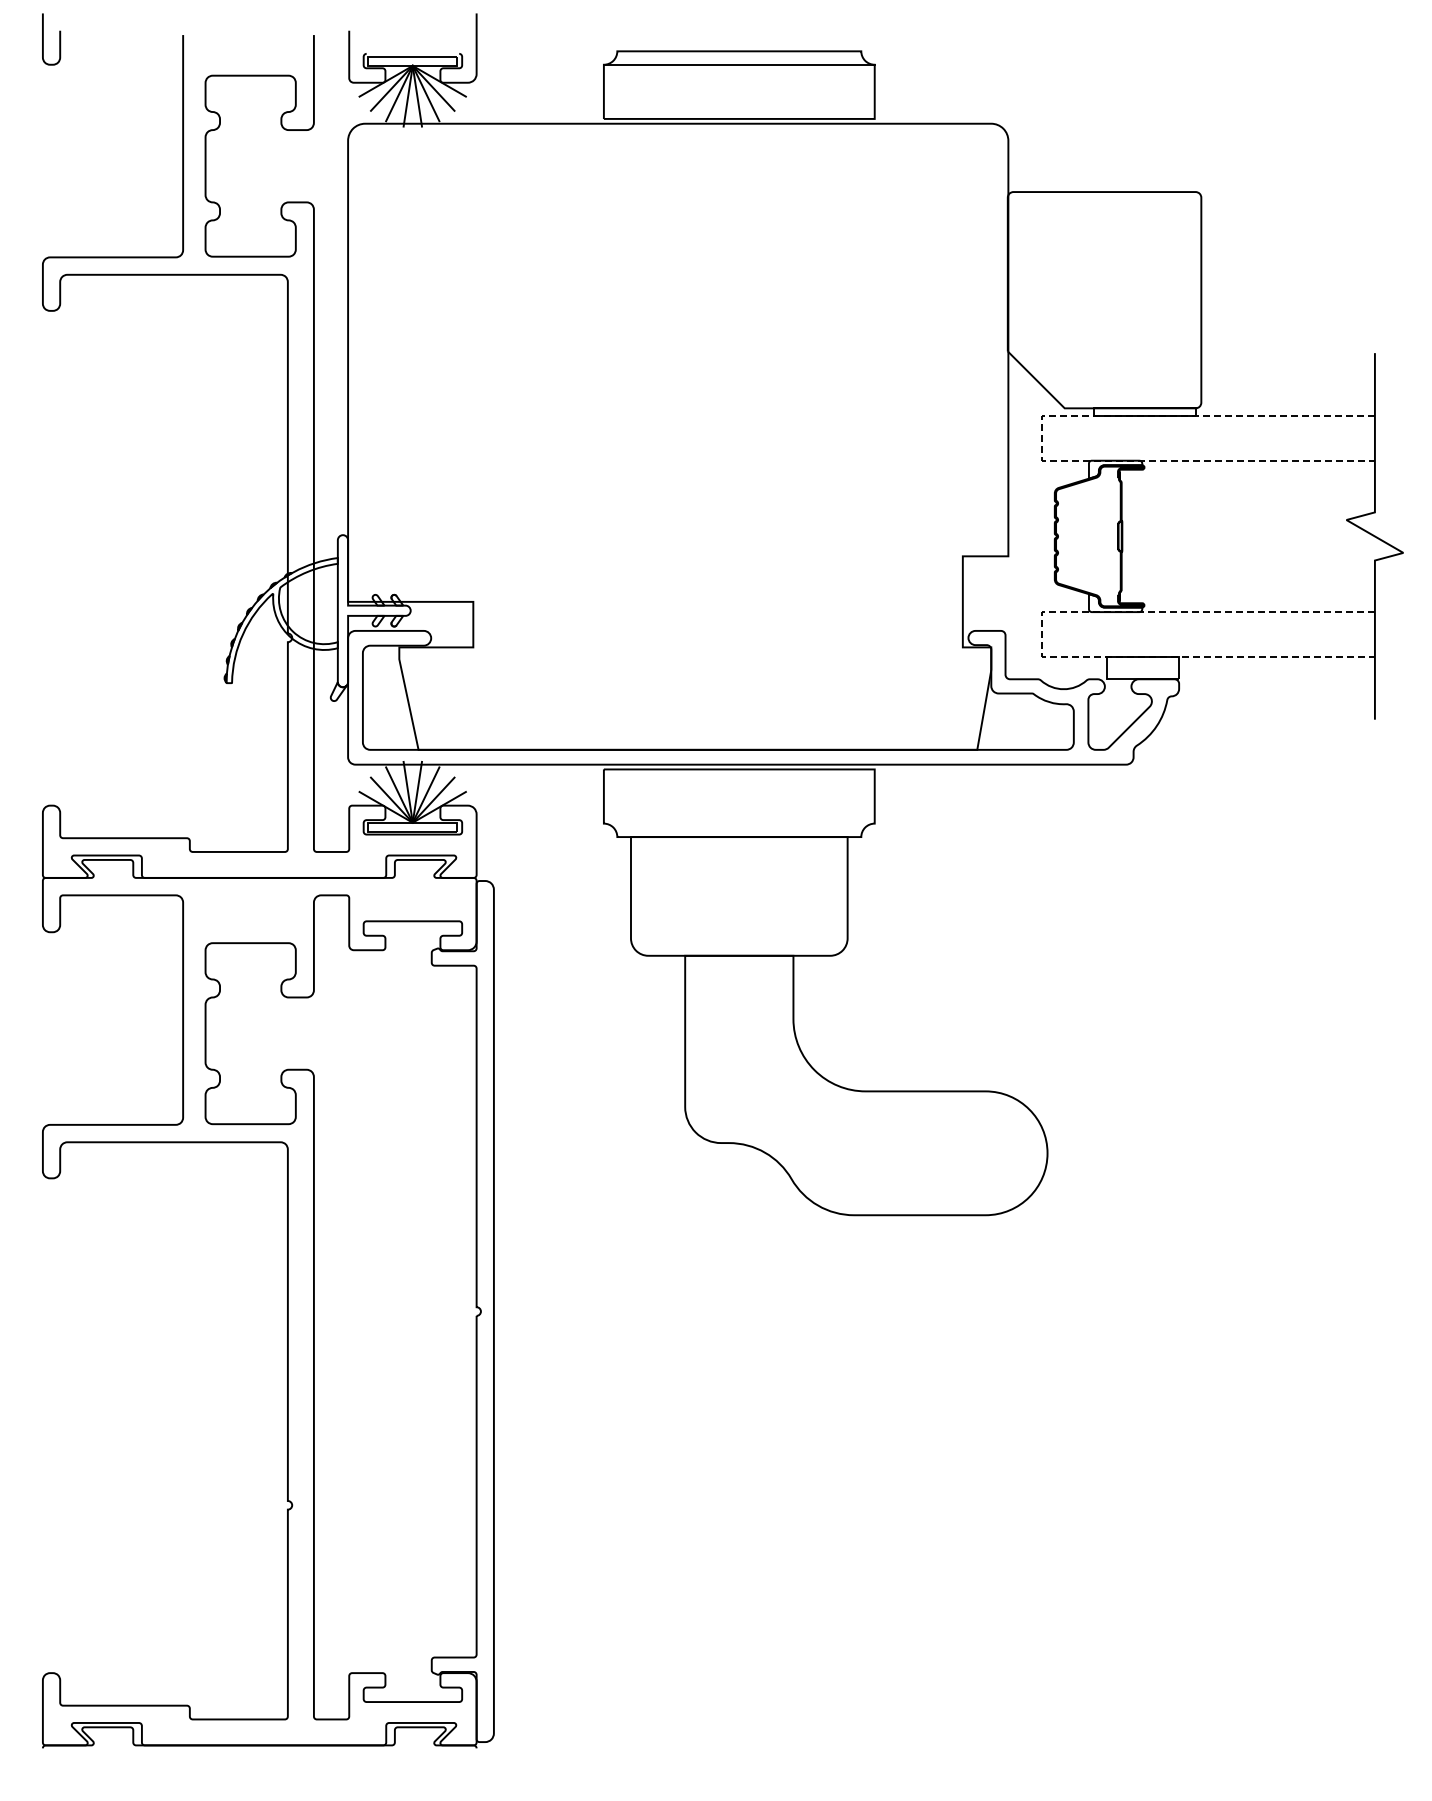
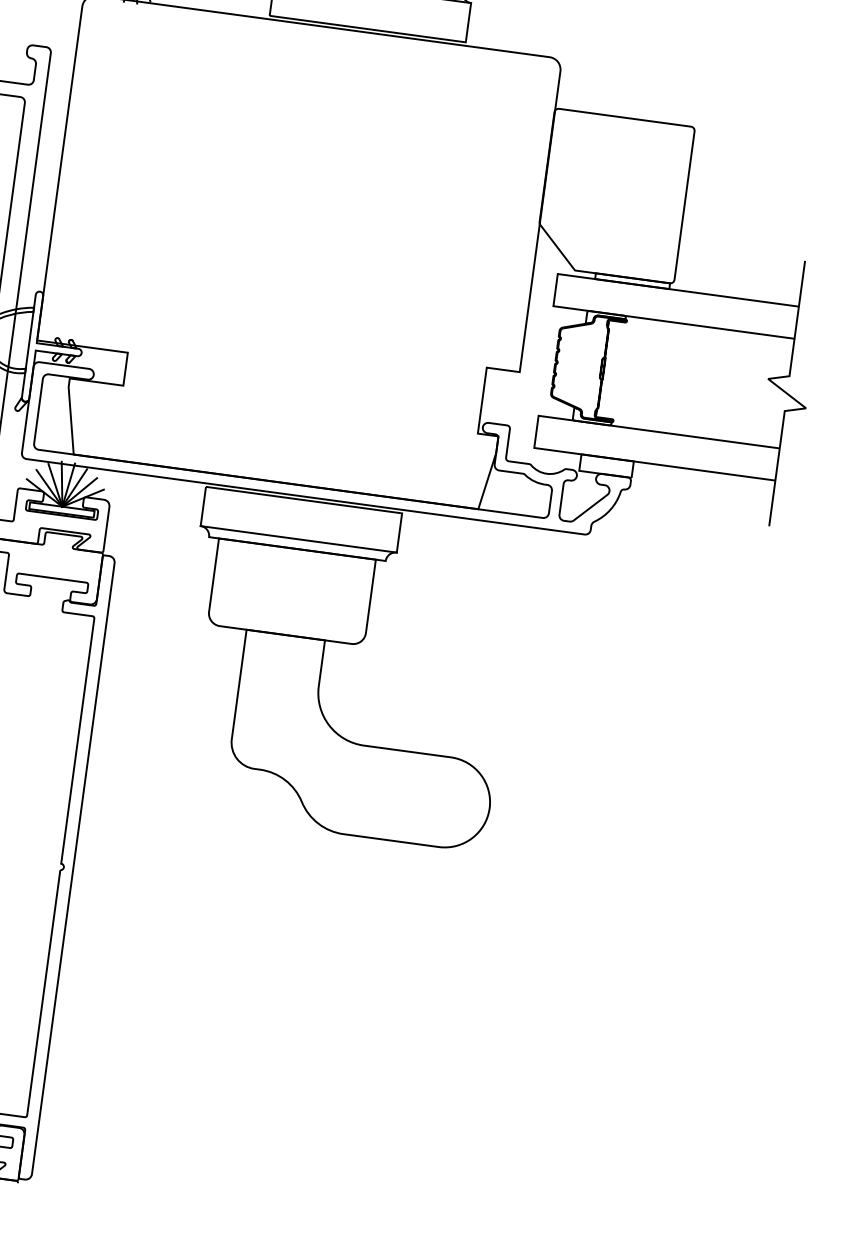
line: (1041, 439) -> (555, 290), dashed -> solid
line: (1041, 634) -> (536, 431), dashed -> solid
line: (738, 823) -> (298, 539), added

